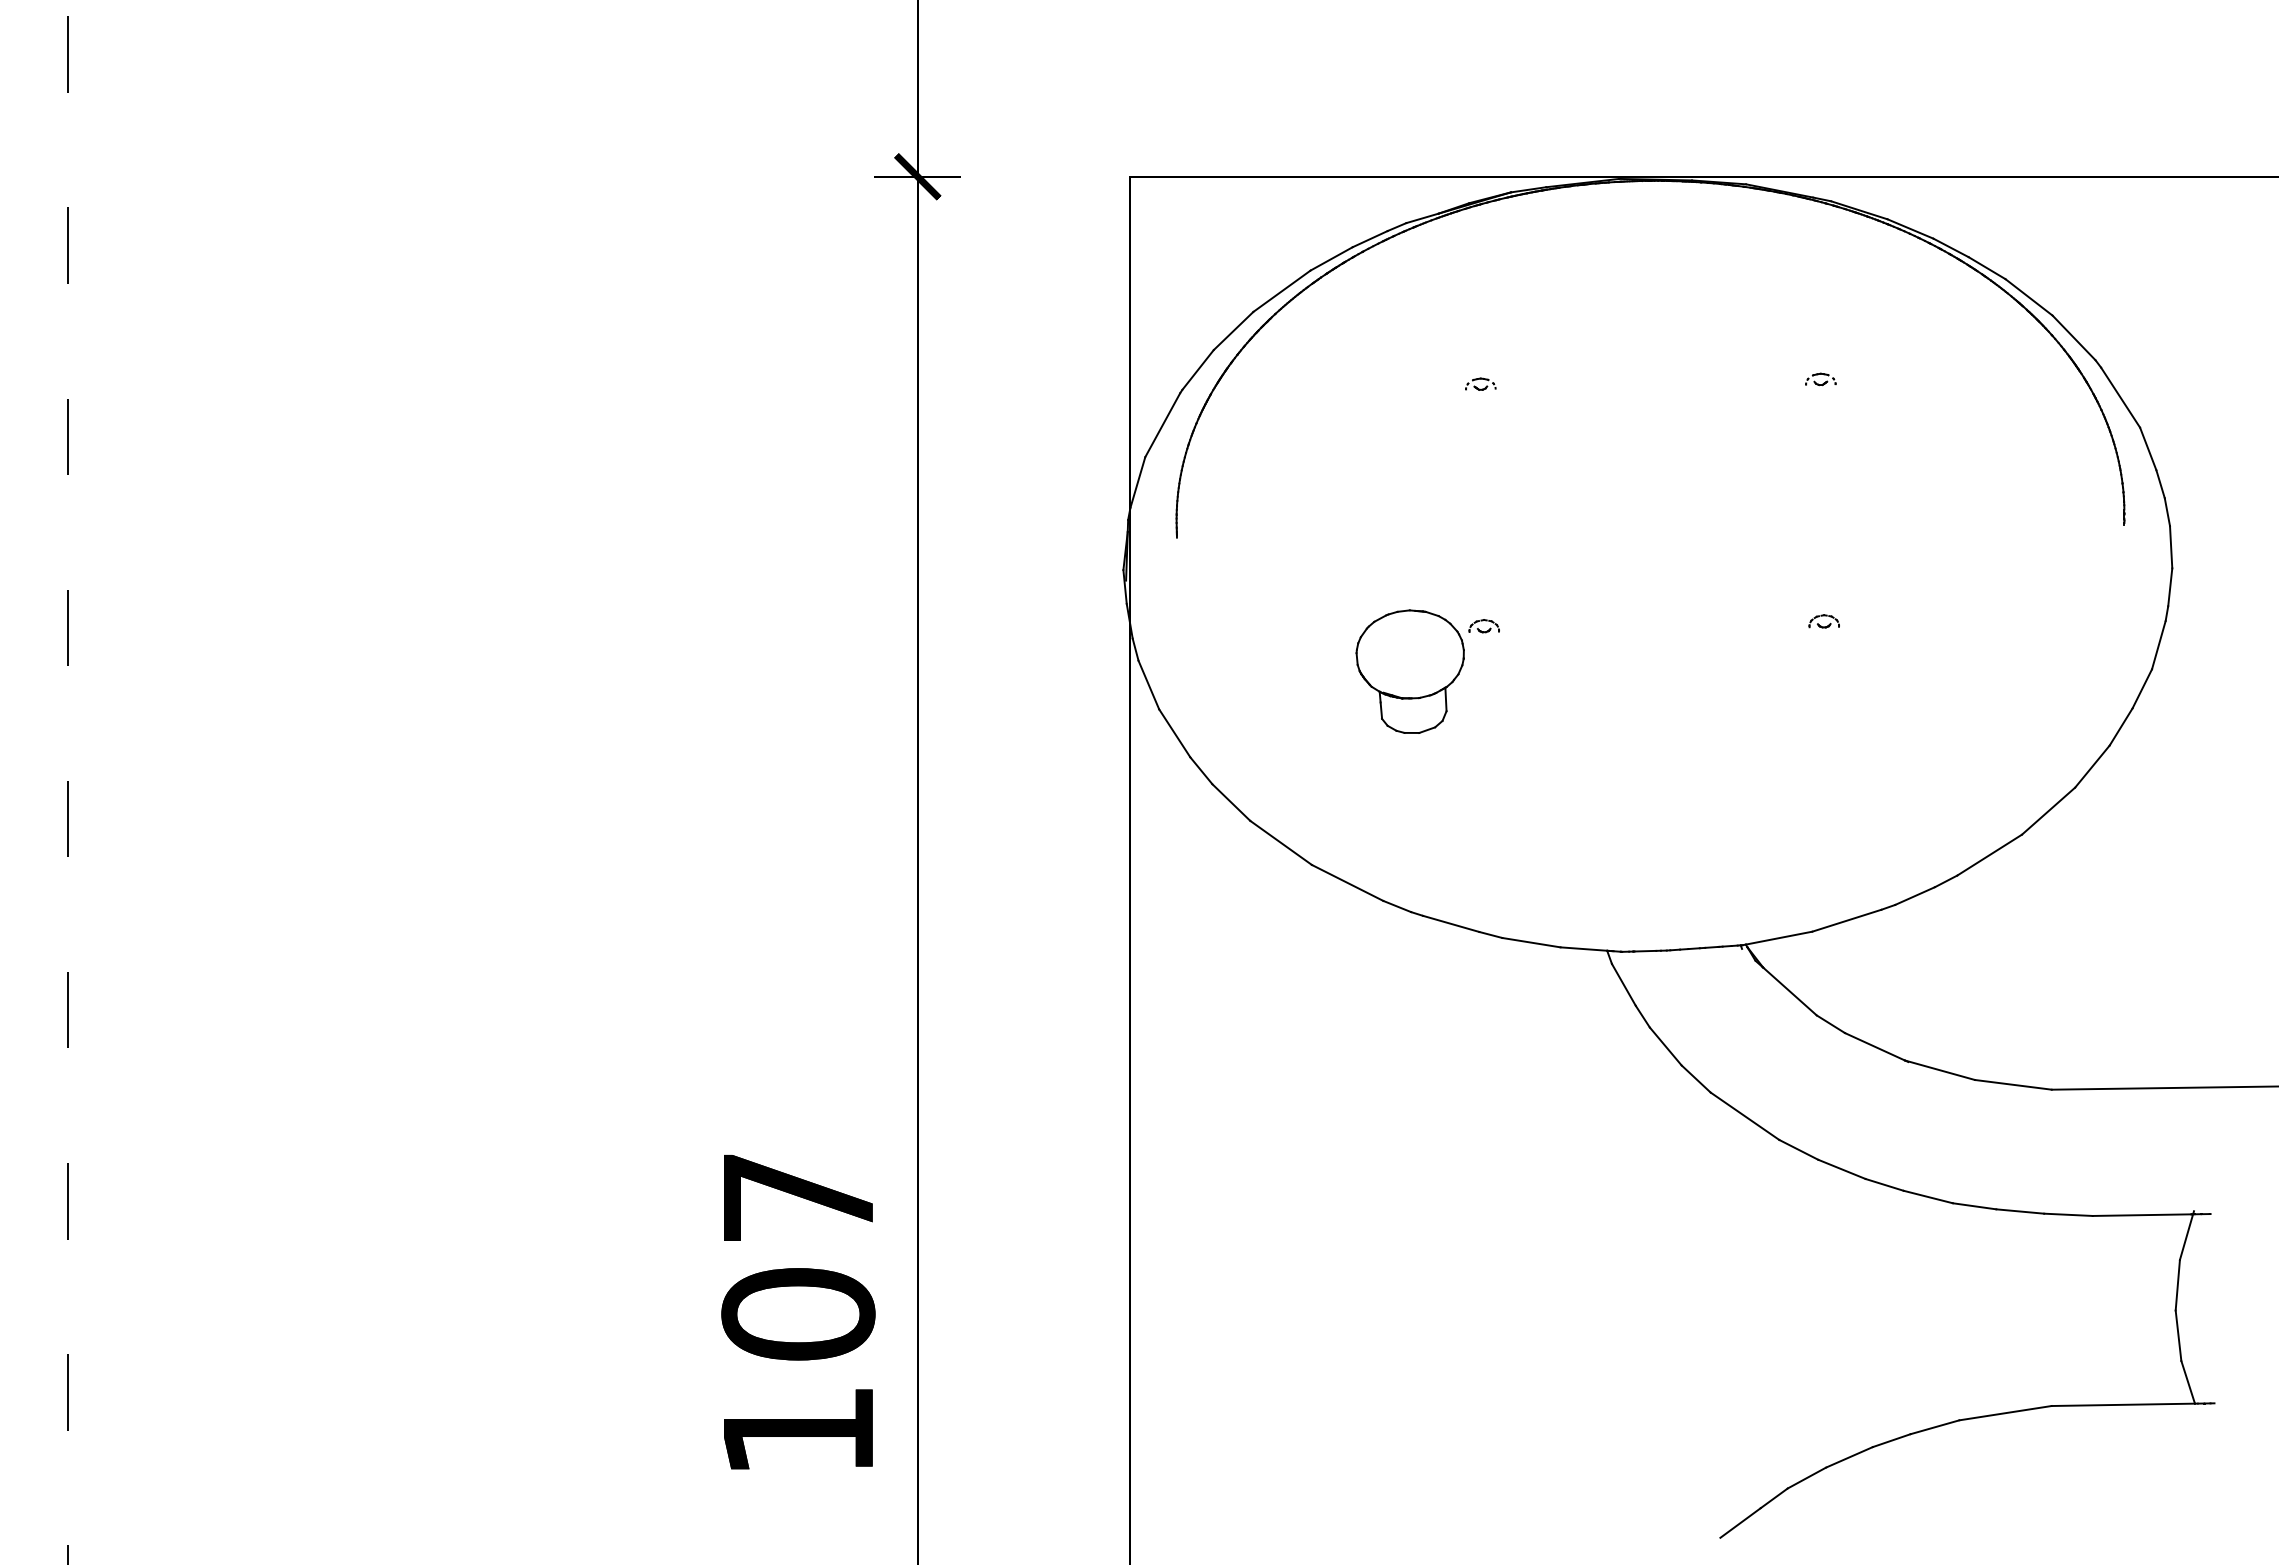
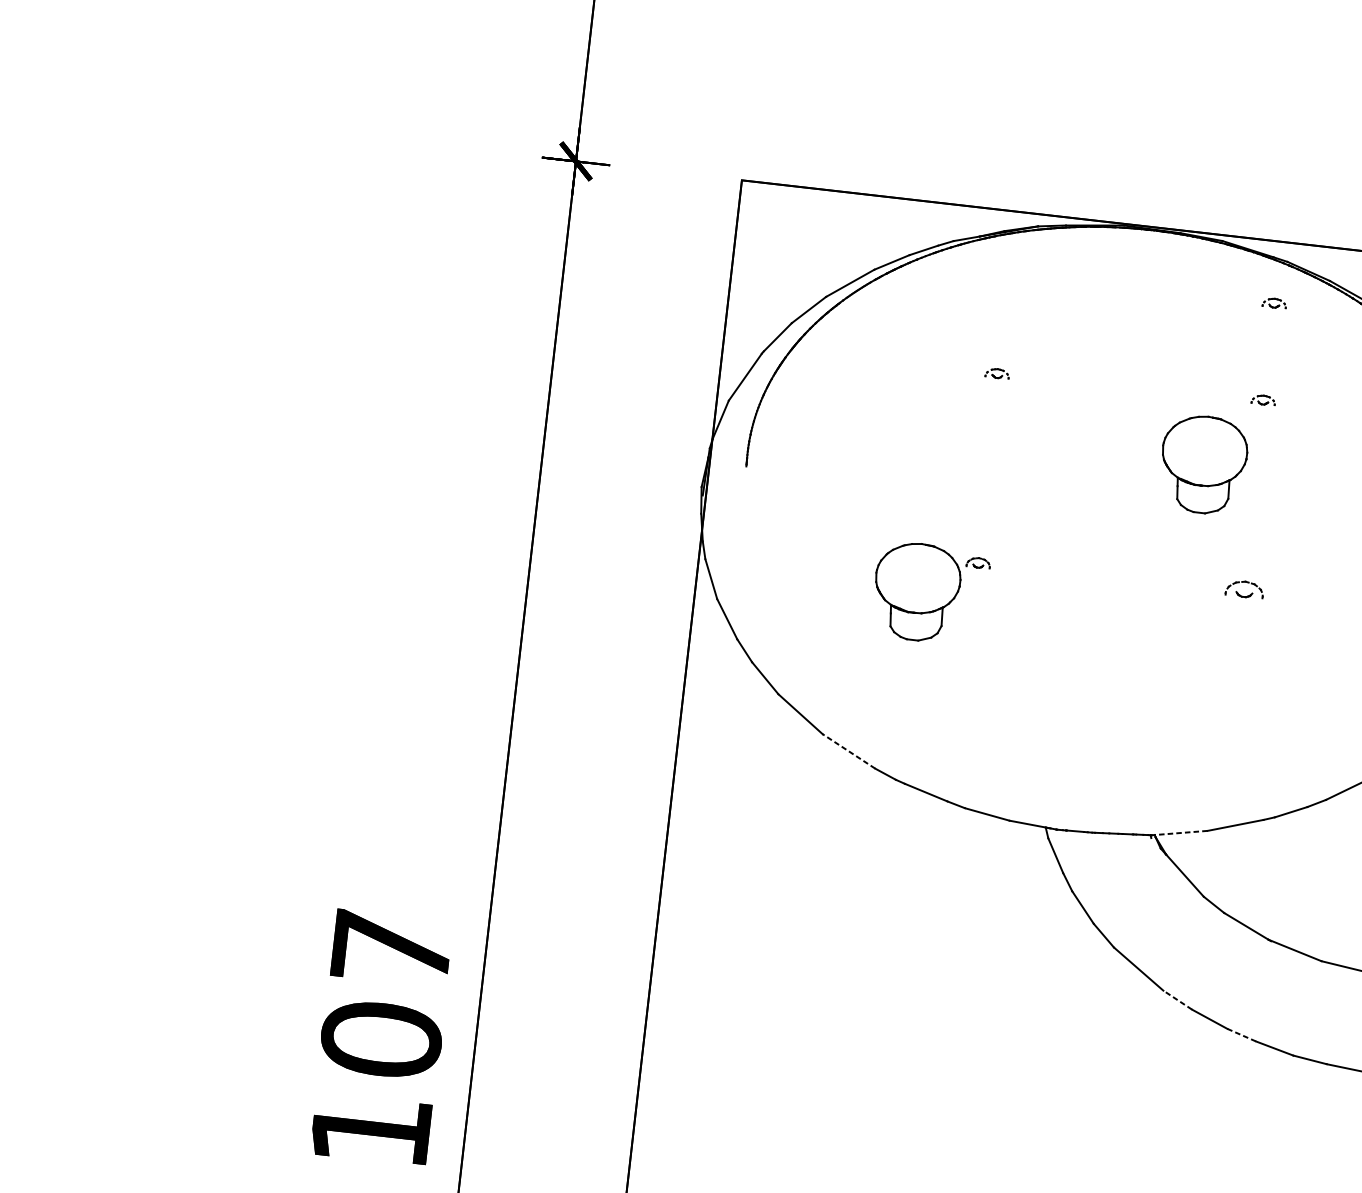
part: (1820, 255) -> (1274, 303), added
part: (1753, 469) -> (1202, 464), added
part: (1823, 621) -> (1244, 589), size x1.6
line: (1347, 882) -> (848, 751), solid -> dashed
line: (1779, 938) -> (1181, 833), solid -> dashed
line: (1798, 1149) -> (1177, 999), solid -> dashed
line: (1884, 1184) -> (1241, 1034), solid -> dashed

